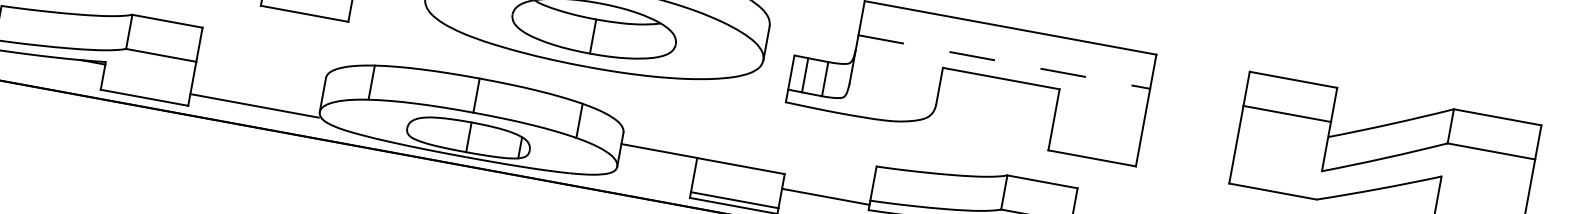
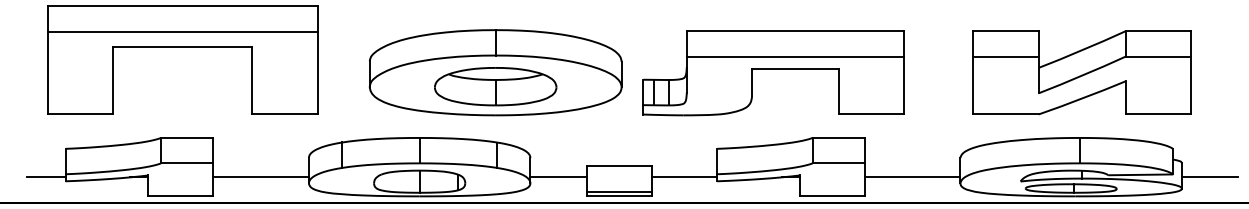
line: (1004, 61) -> (795, 56), dashed -> solid
line: (253, 105) -> (260, 177), moved
line: (659, 151) -> (558, 177), moved

